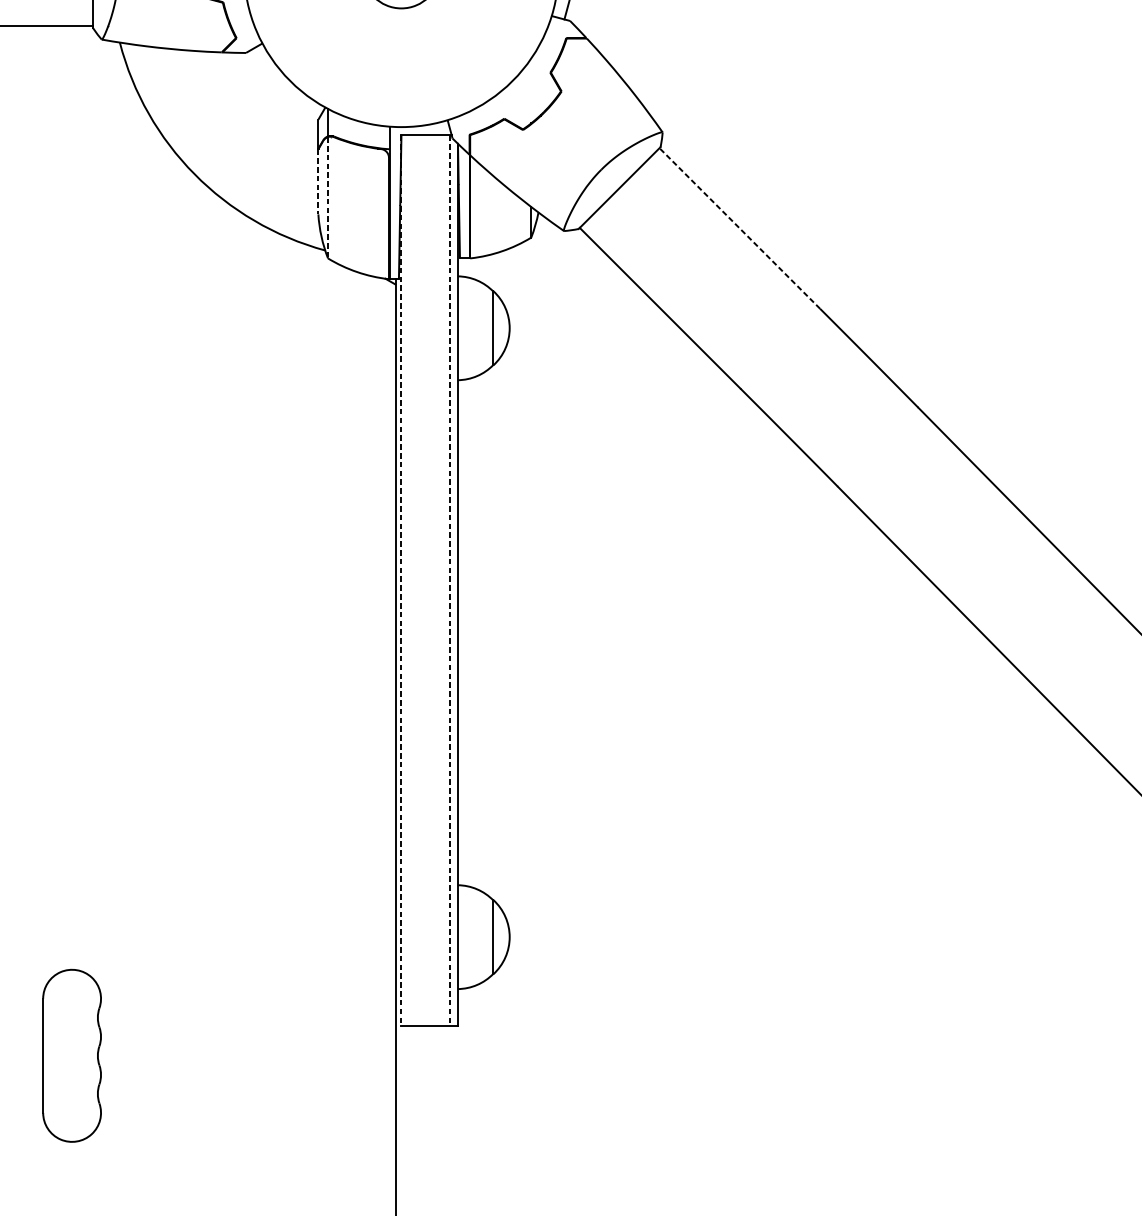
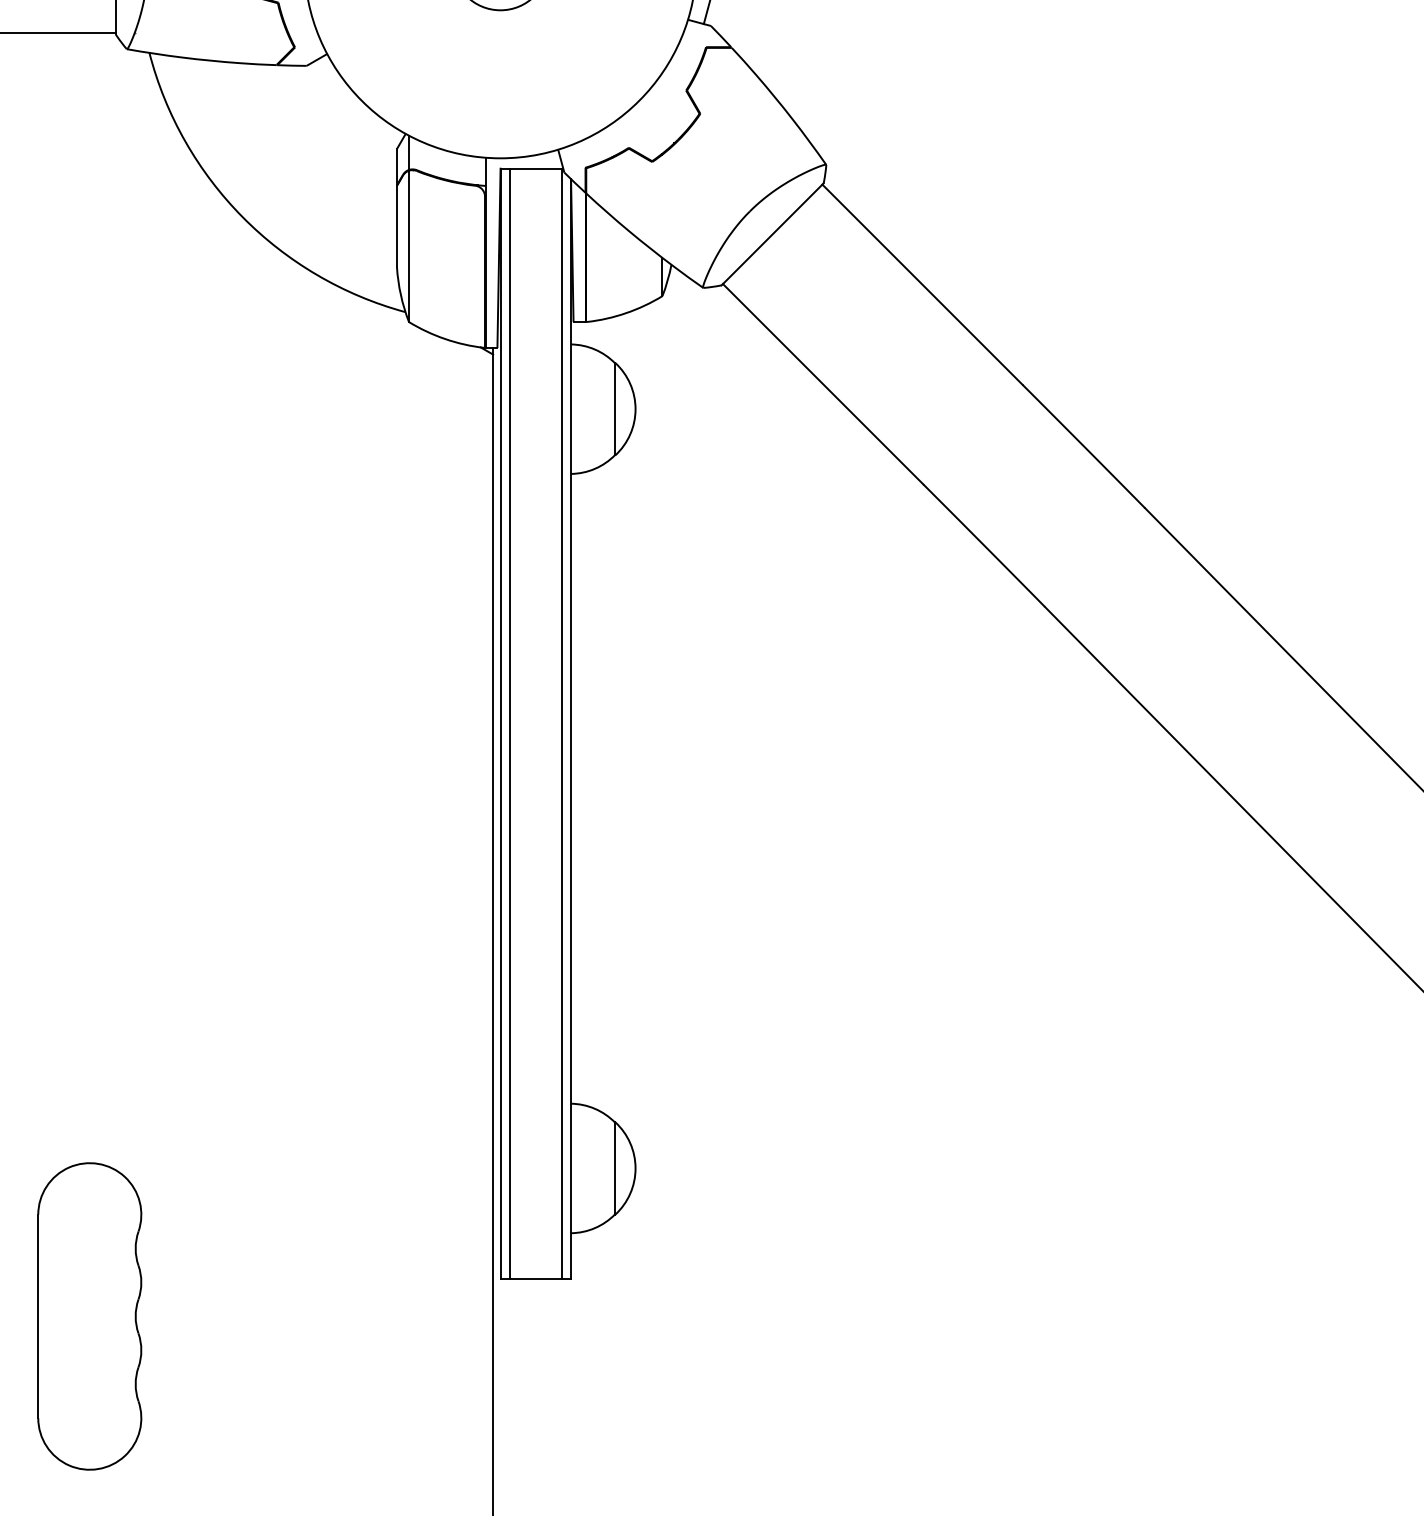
line: (318, 181) -> (396, 226), dashed -> solid
line: (328, 197) -> (409, 246), dashed -> solid
line: (739, 228) -> (922, 284), dashed -> solid
line: (408, 580) -> (509, 723), added
line: (401, 581) -> (500, 724), dashed -> solid
line: (450, 581) -> (561, 724), dashed -> solid
part: (71, 1055) -> (89, 1316), size x1.43

